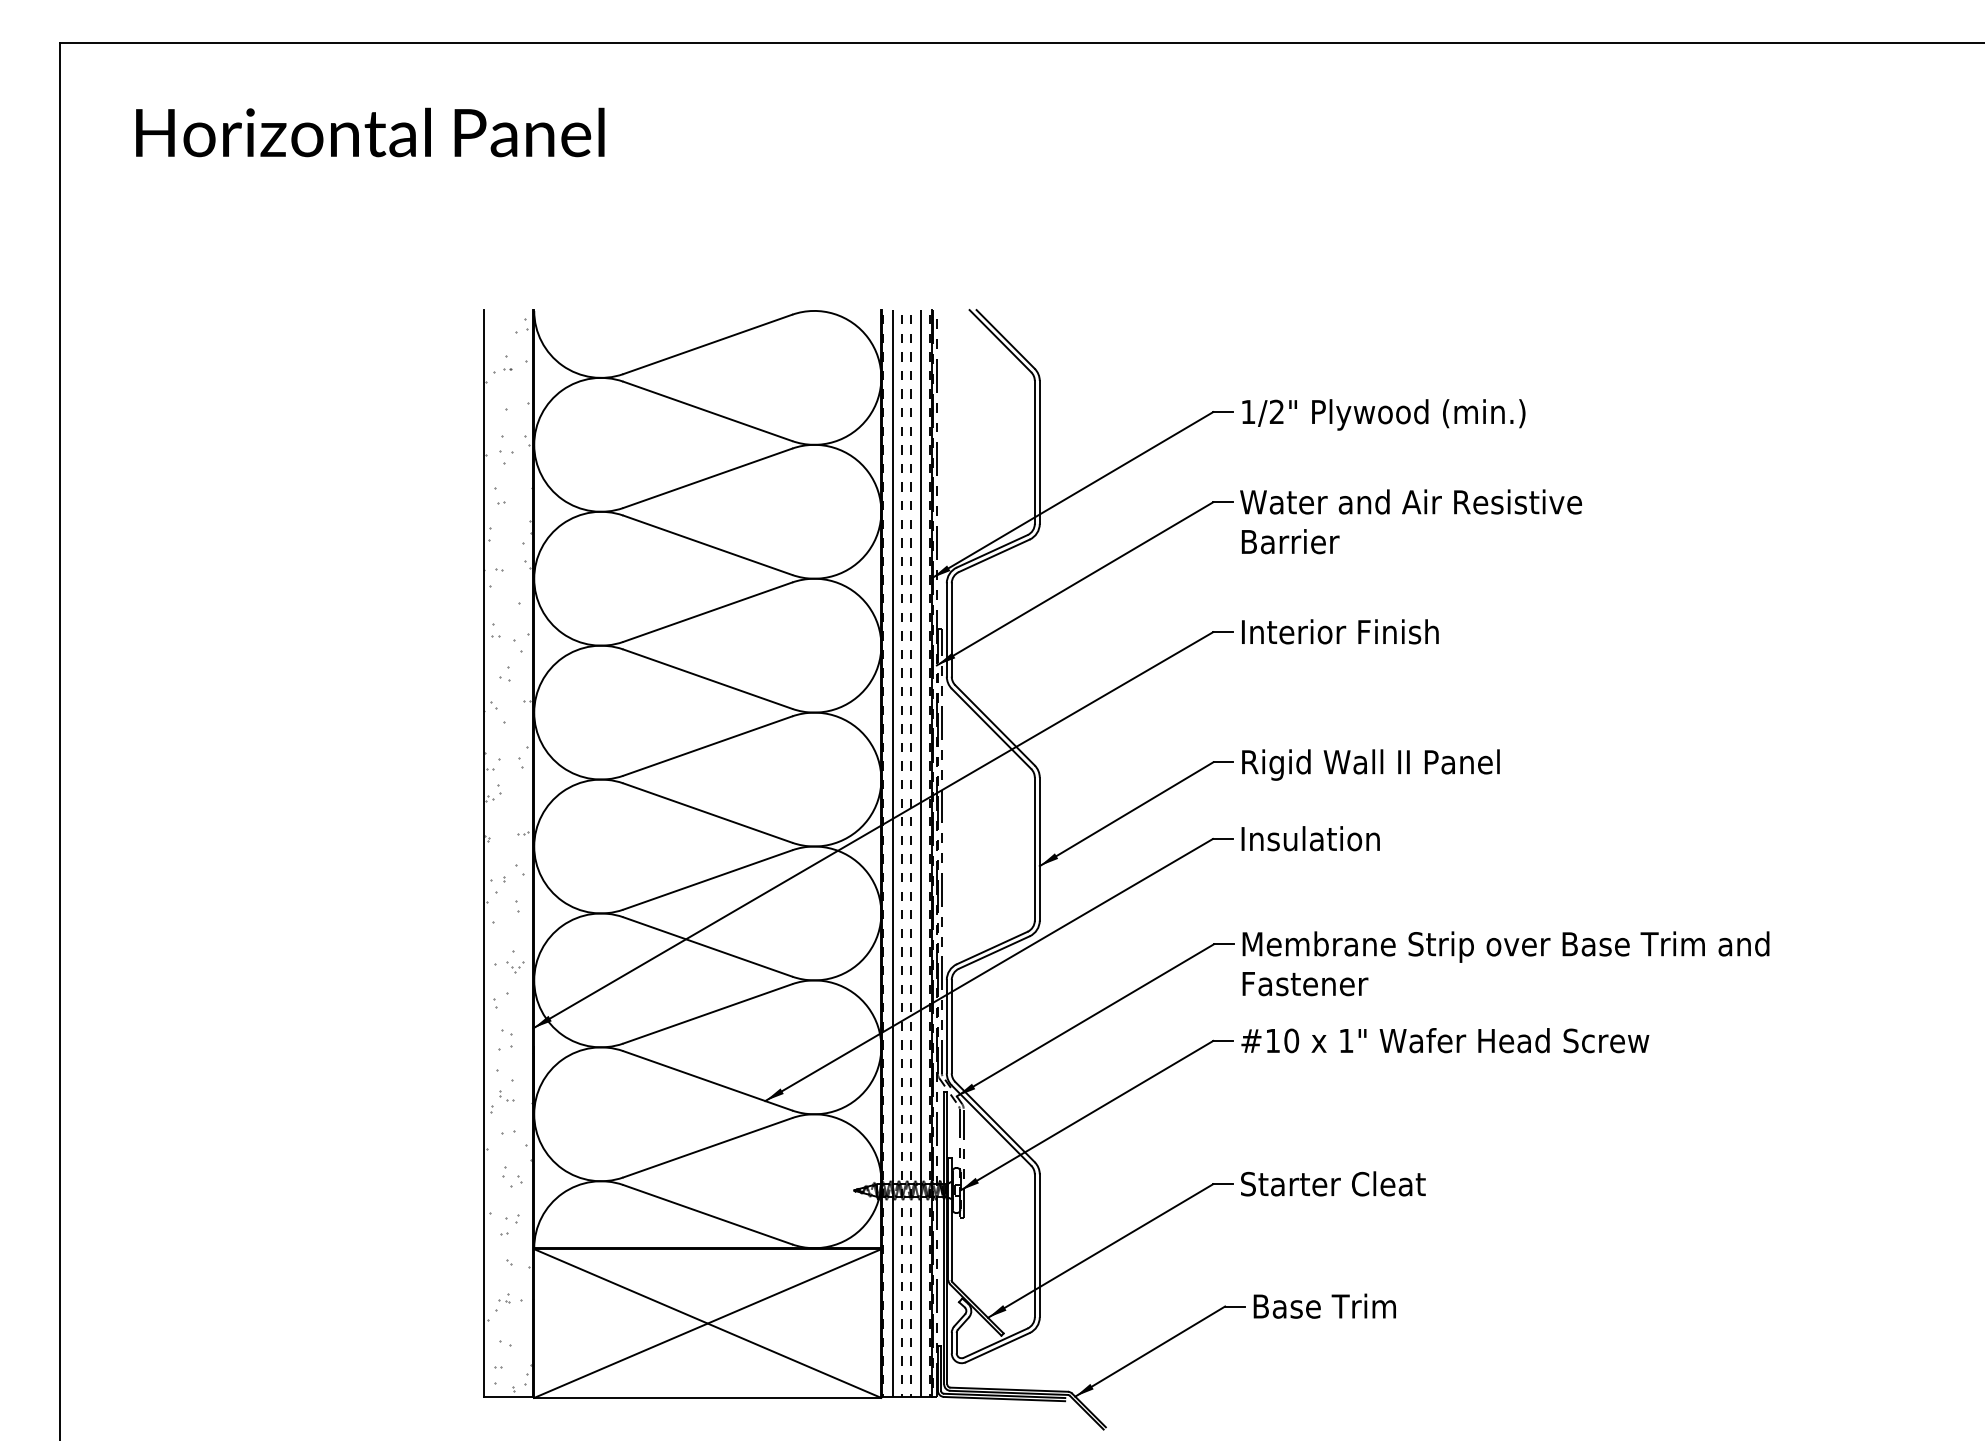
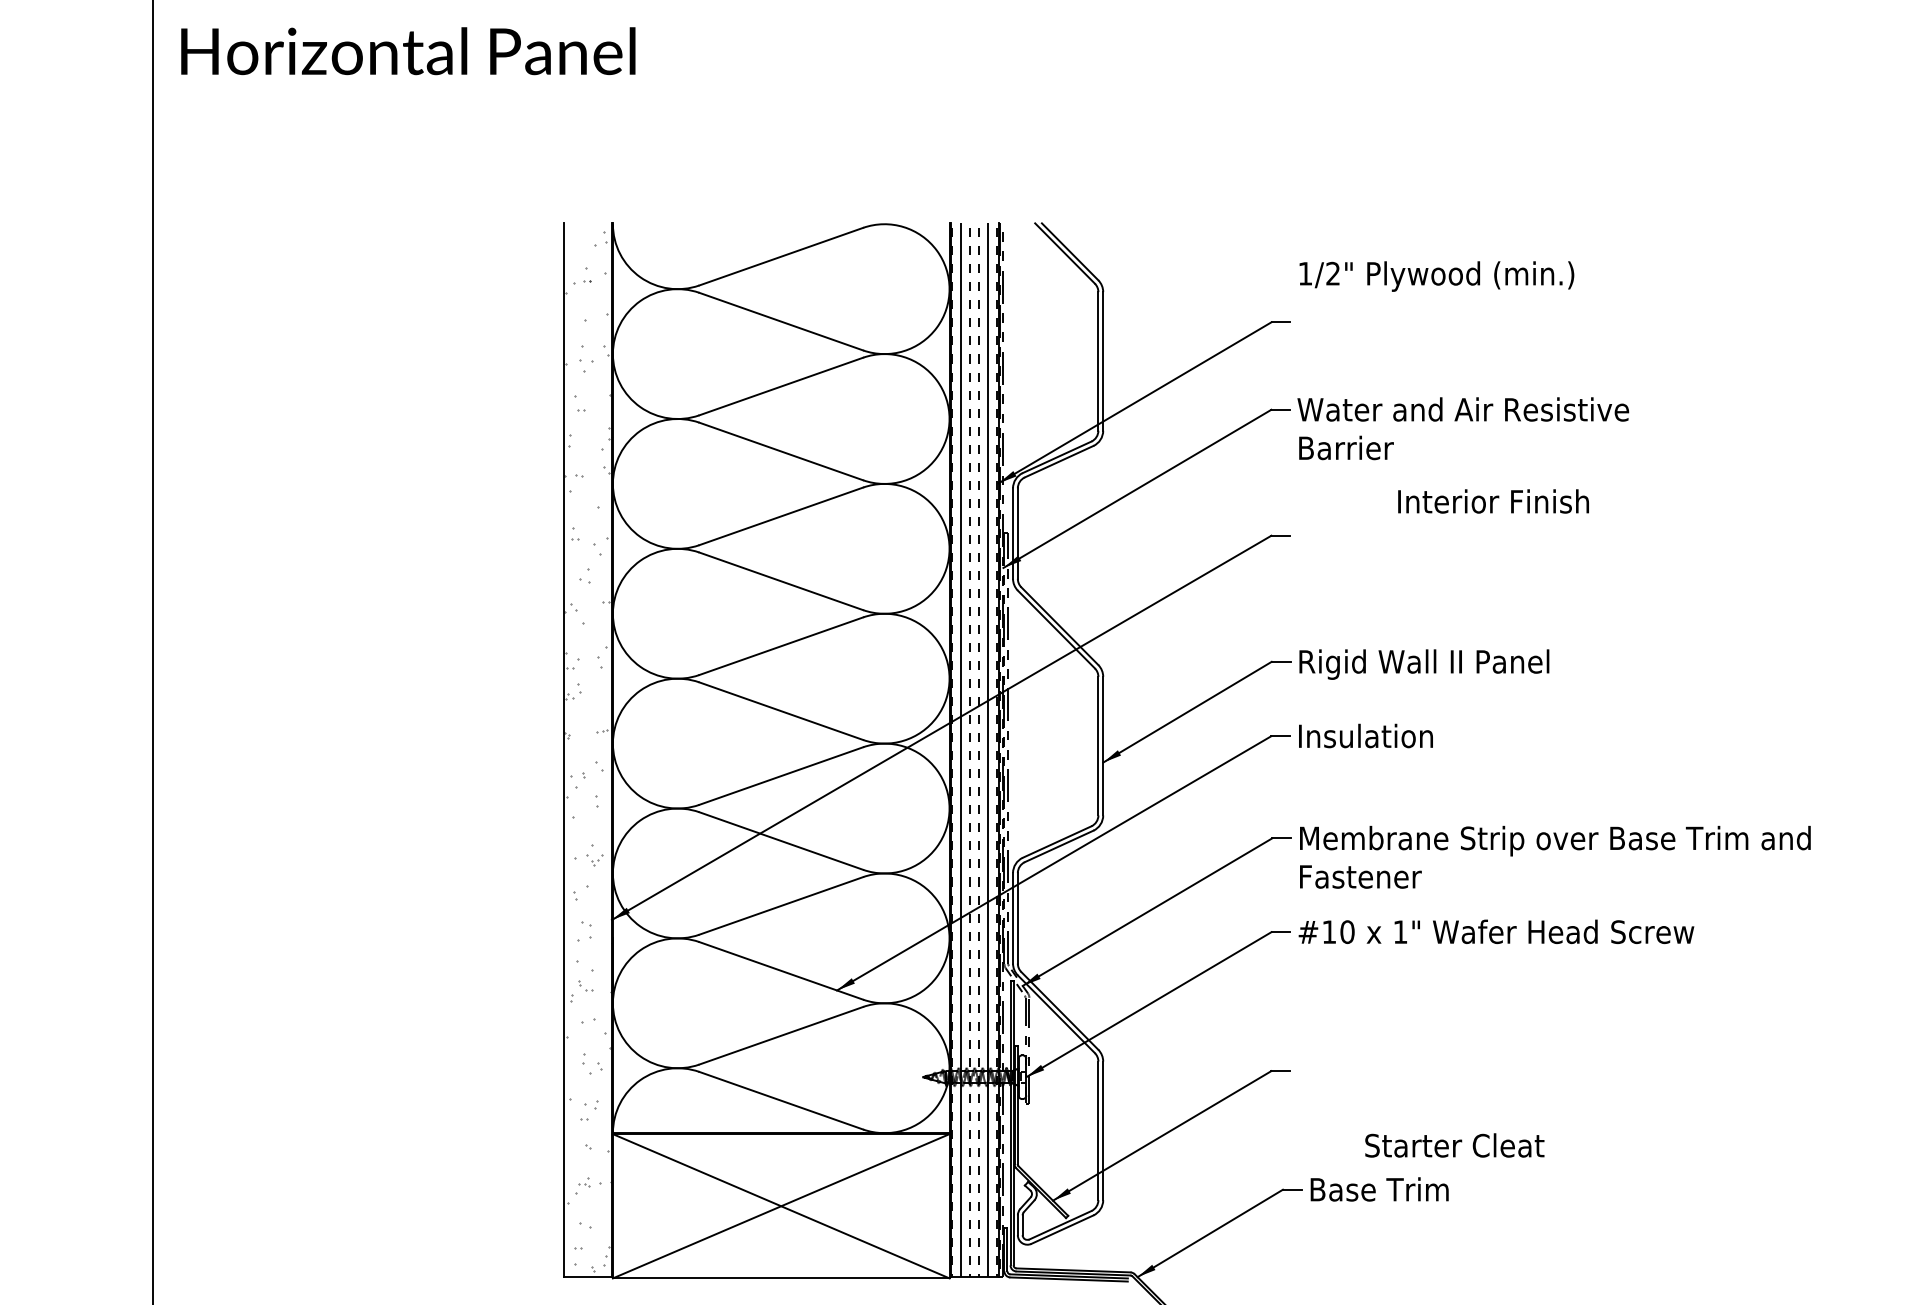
text: (370, 132) -> (408, 51), moved
text: (1383, 414) -> (1436, 276), moved
text: (1340, 631) -> (1493, 501), moved
text: (1333, 1183) -> (1454, 1145), moved

